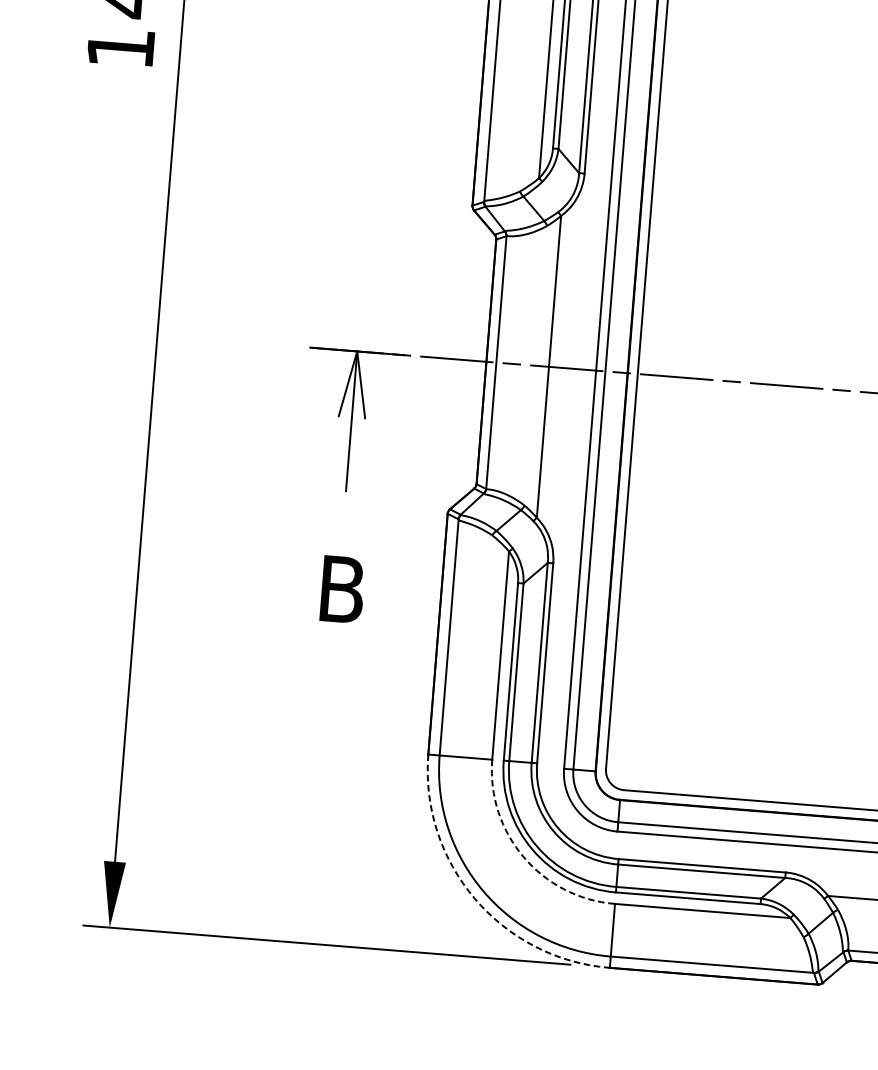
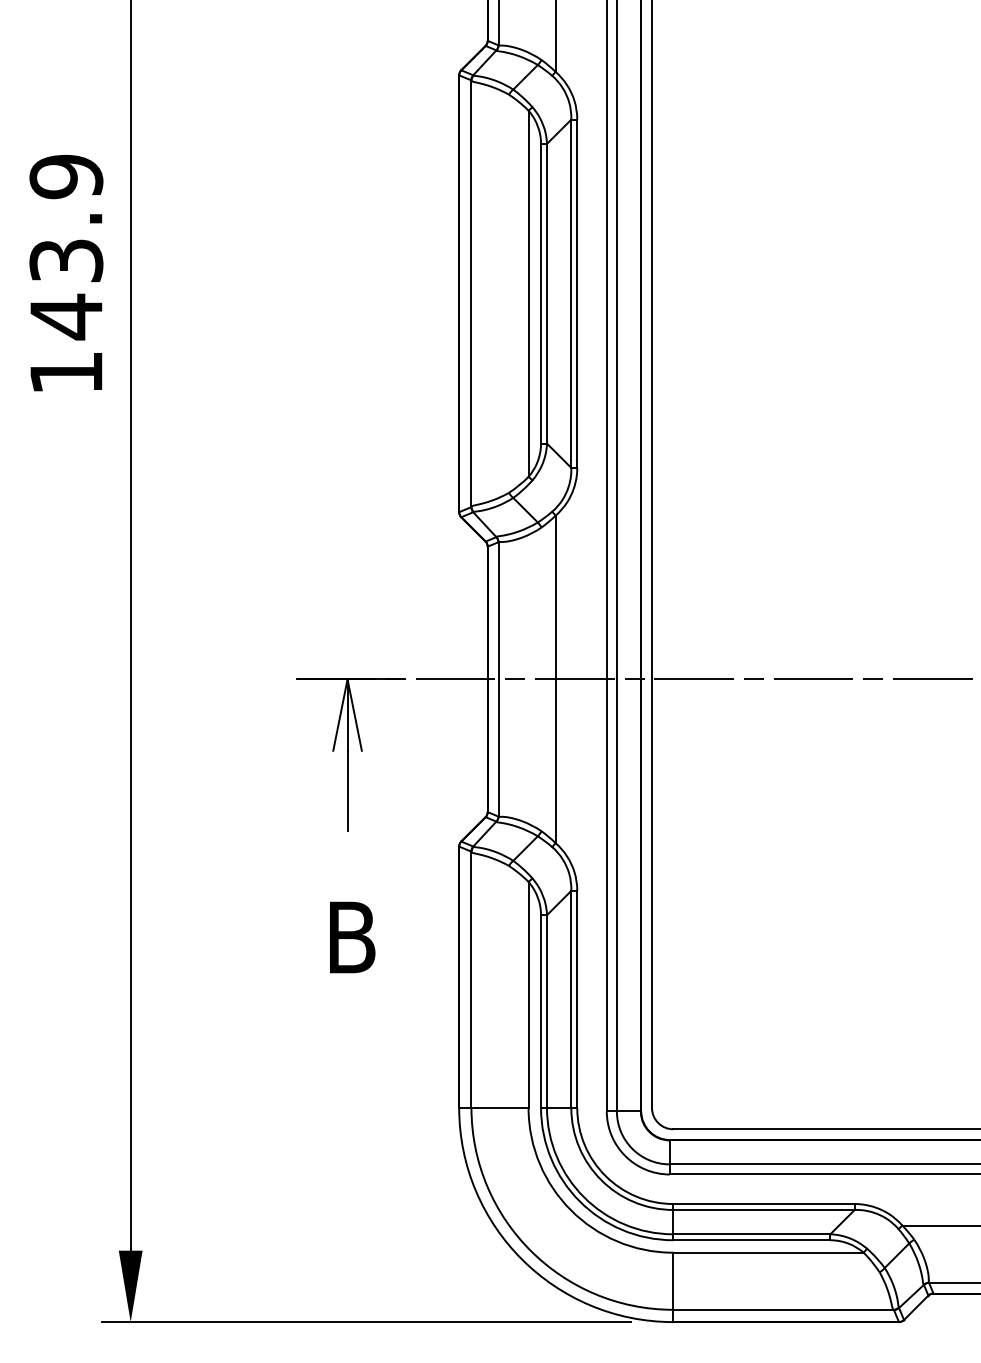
arc: (523, 857) -> (570, 1210), dashed -> solid
arc: (474, 898) -> (521, 1259), dashed -> solid

